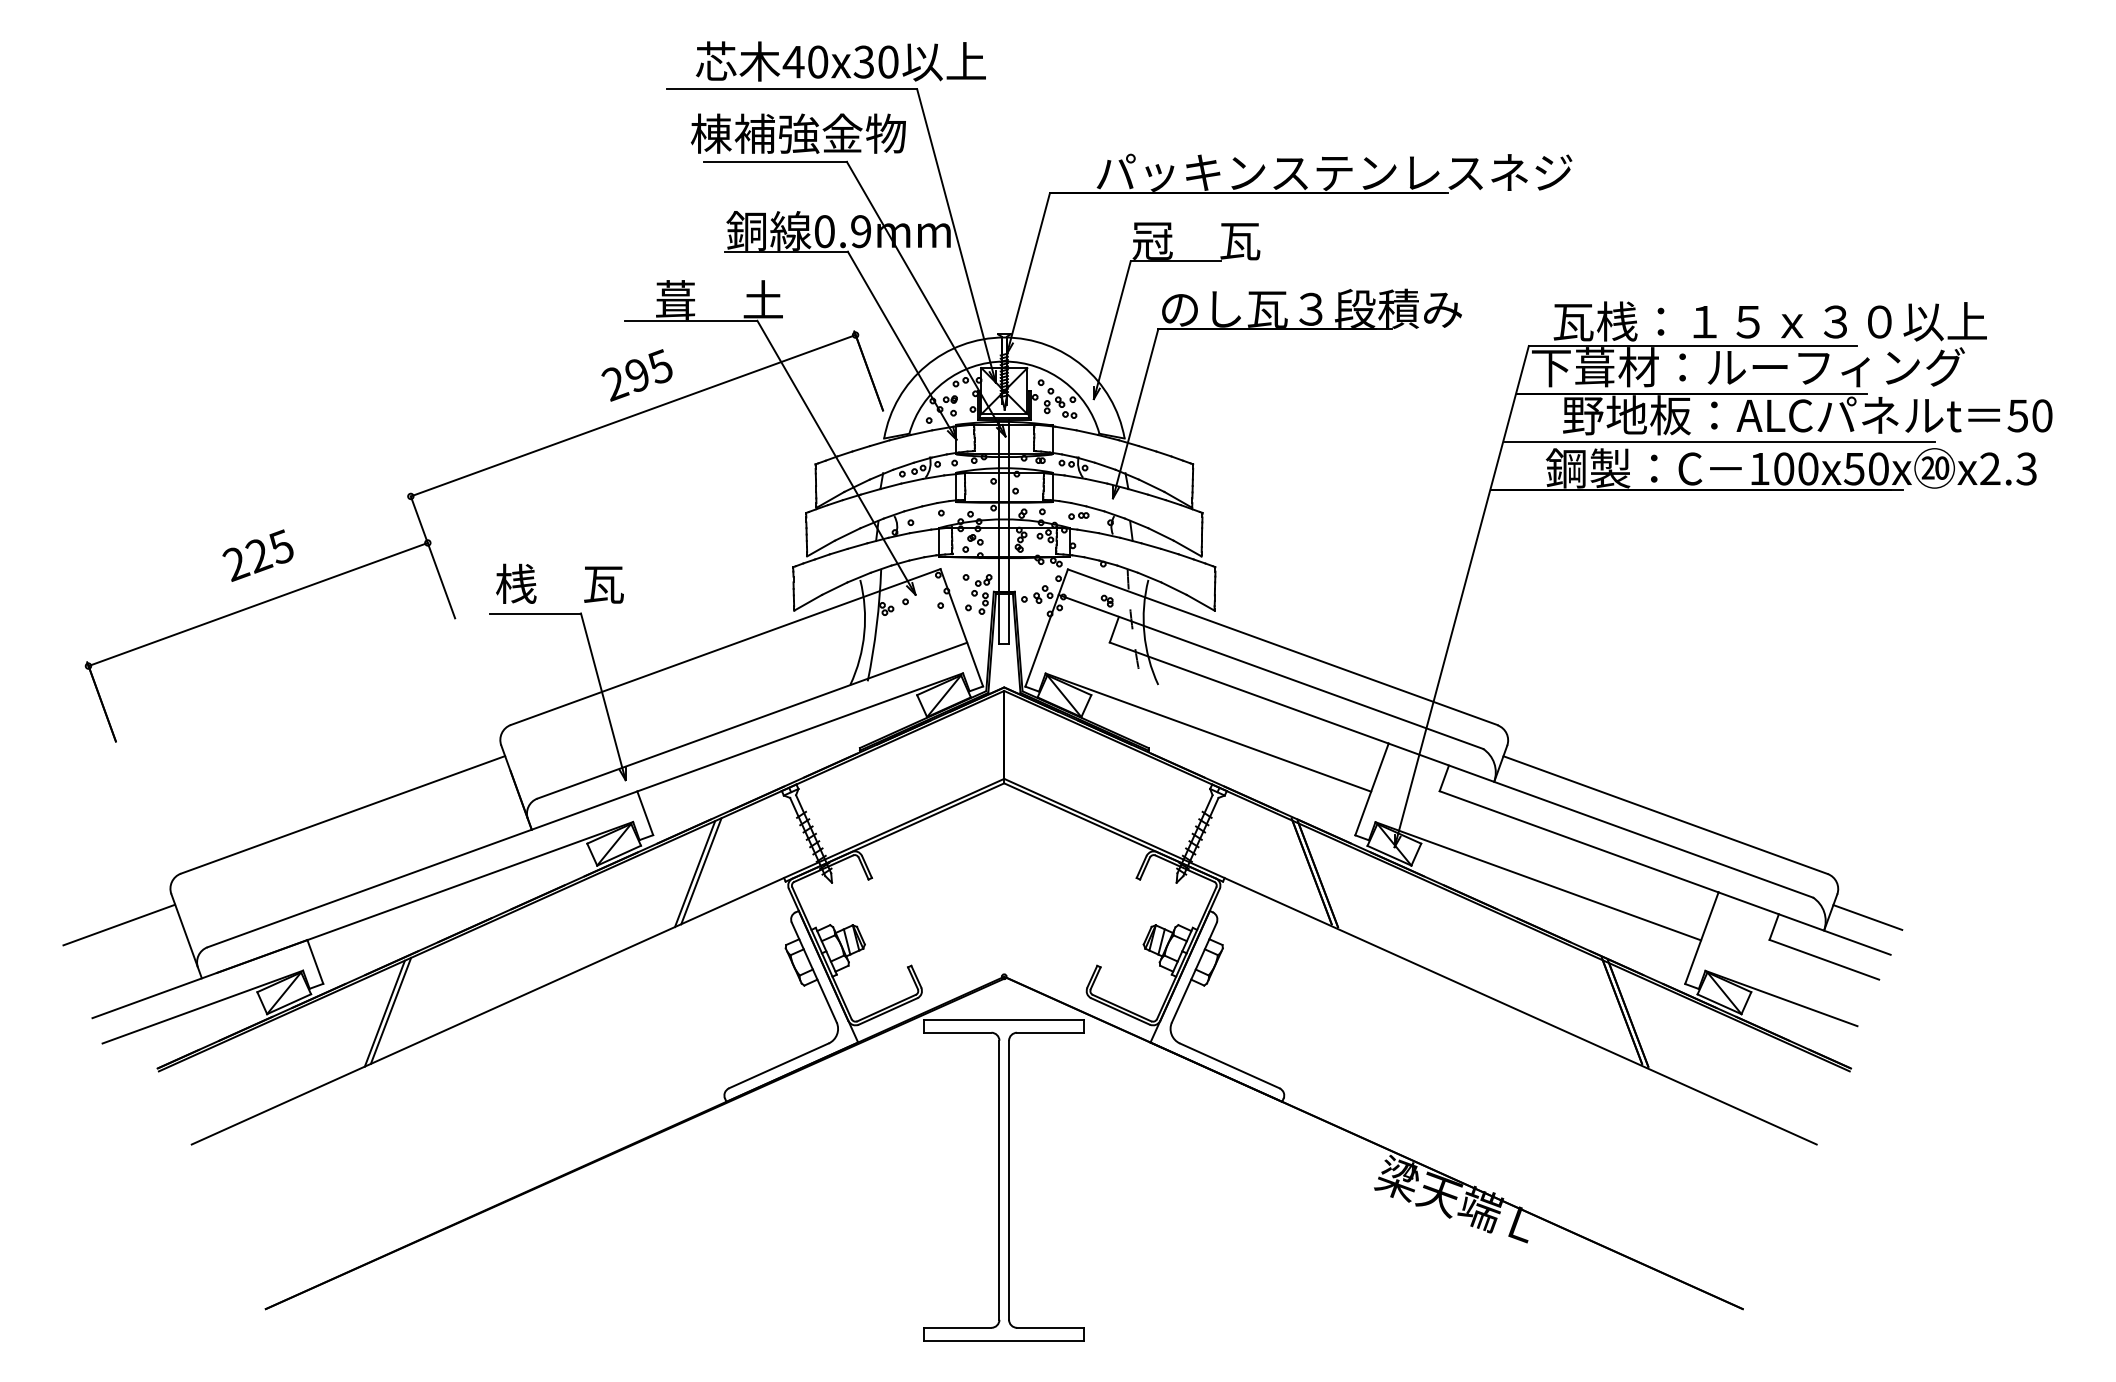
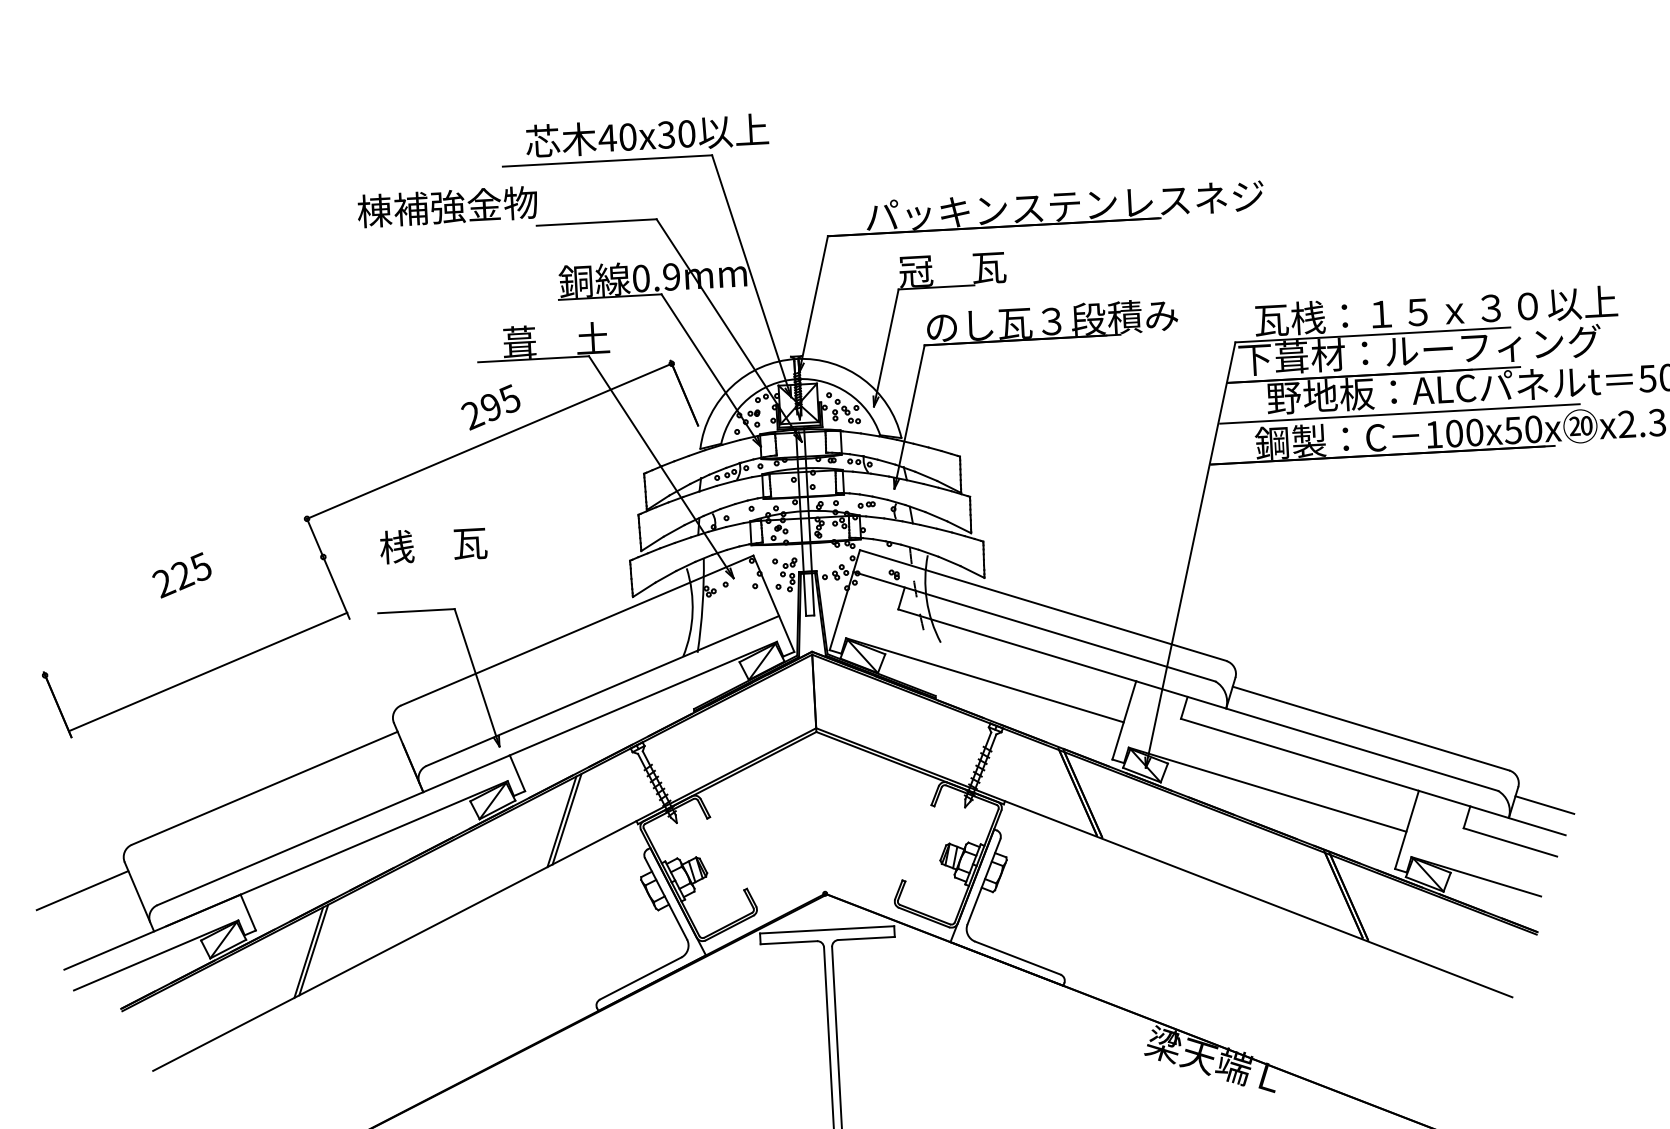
text: (798, 133) -> (447, 206), moved
text: (559, 583) -> (433, 544), moved
line: (257, 604) -> (207, 671), moved

